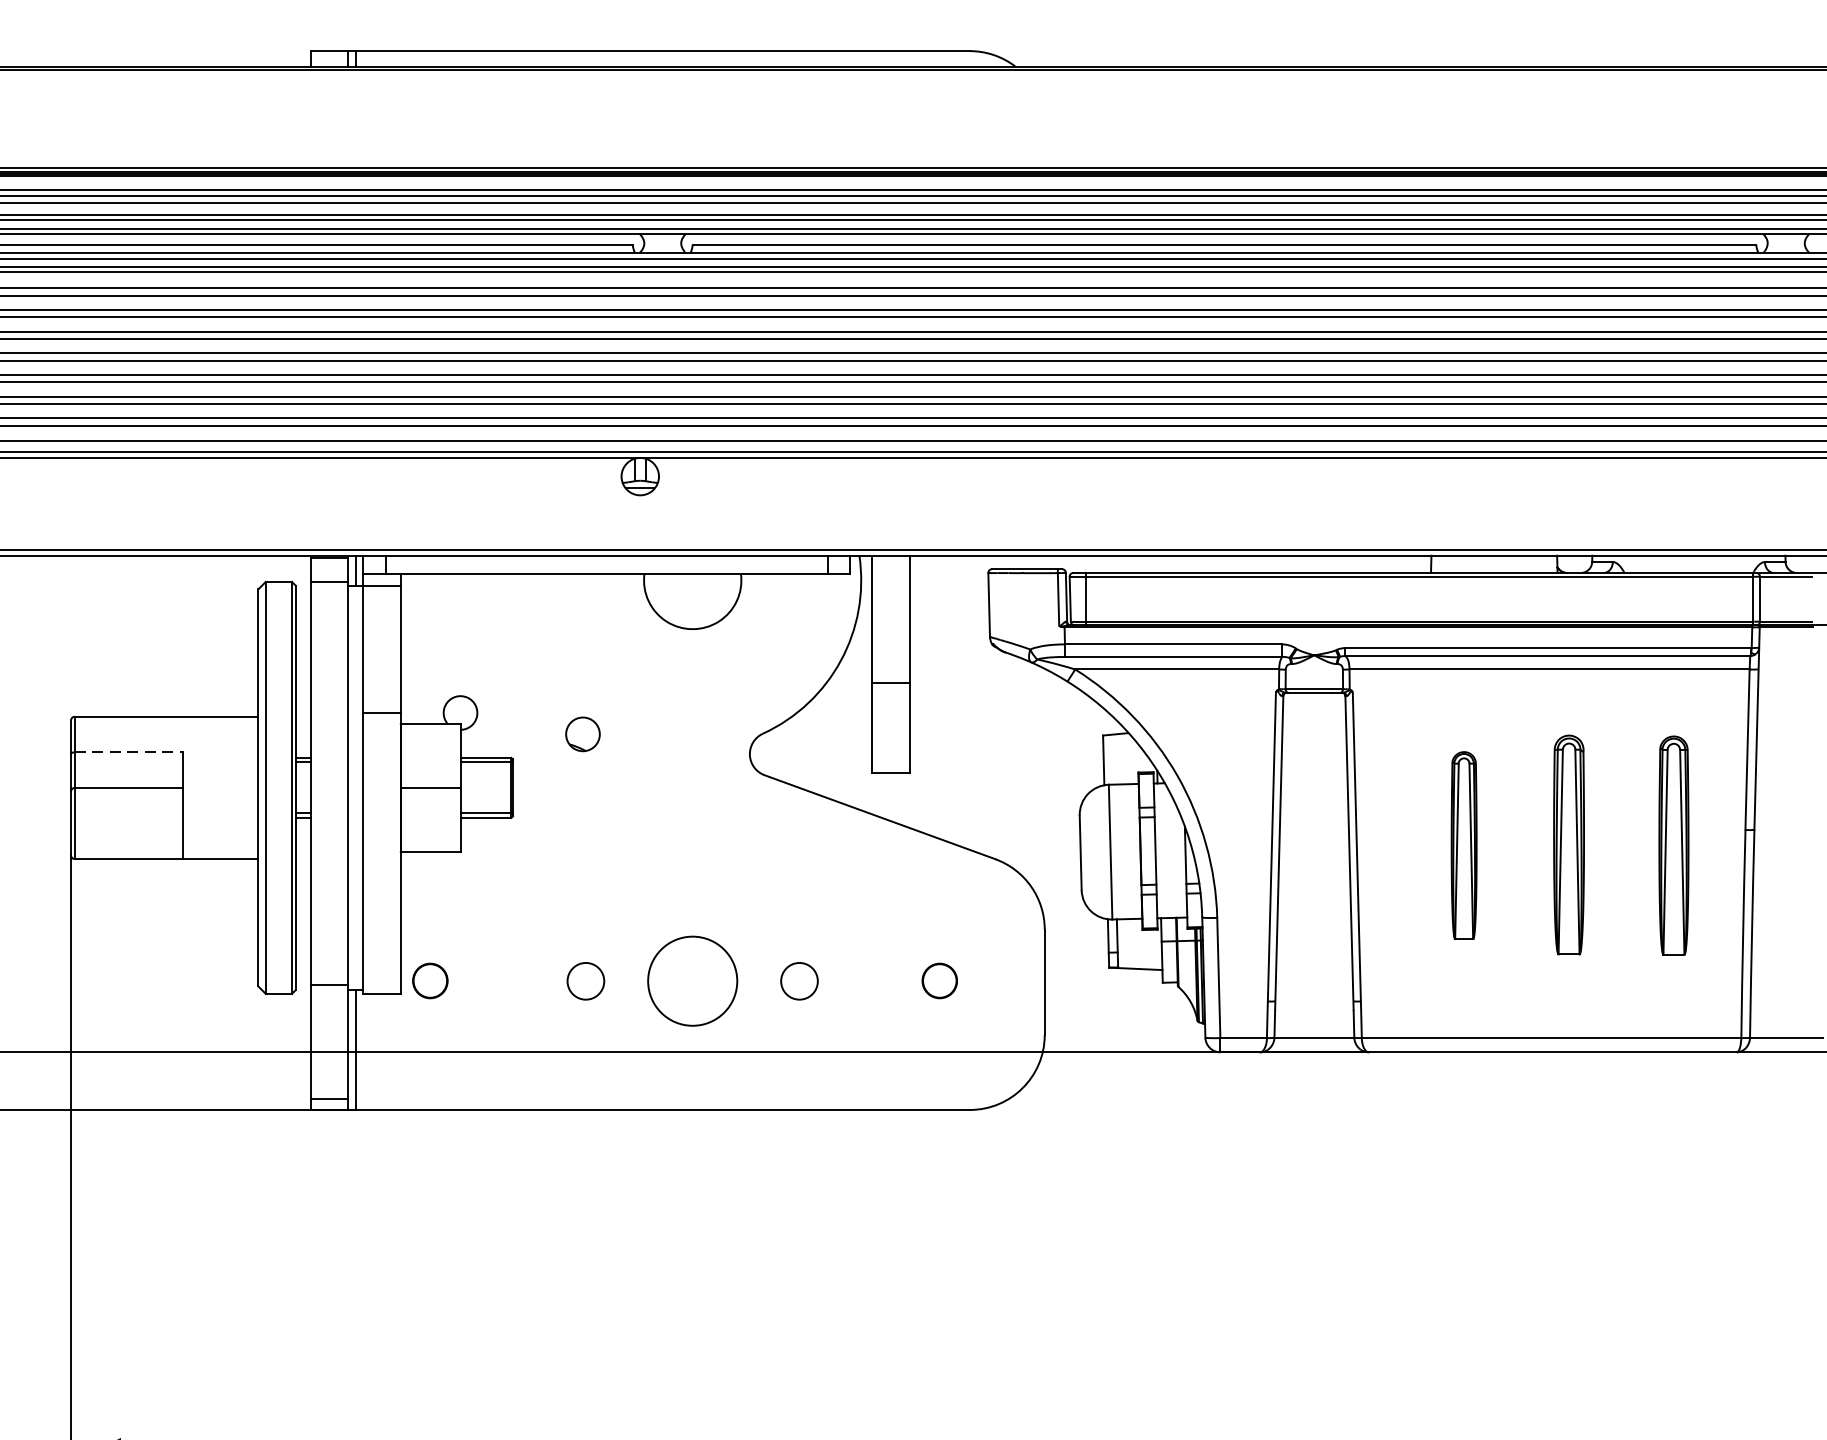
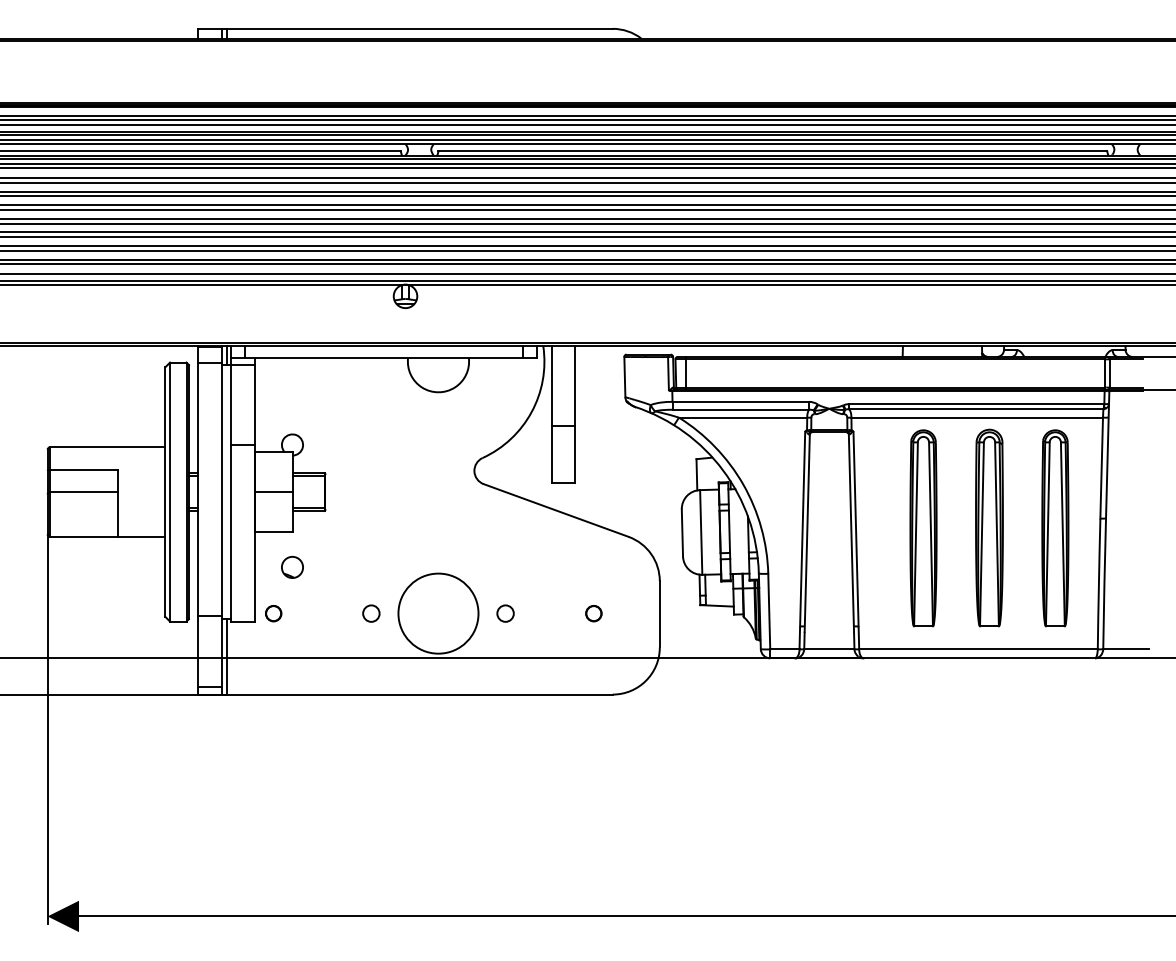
circle: (582, 734) -> (292, 567), moved
line: (129, 751) -> (84, 469), dashed -> solid
part: (1569, 844) -> (989, 527), size x1.43
part: (1464, 845) -> (923, 528), size x1.67
part: (1674, 845) -> (1055, 528), size x1.43
circle: (430, 981) -> (273, 613), size x0.71
circle: (586, 981) -> (371, 613), size x0.71
circle: (692, 981) -> (438, 613), size x1.43
circle: (799, 981) -> (505, 613), size x0.71
circle: (939, 981) -> (593, 613), size x0.71

